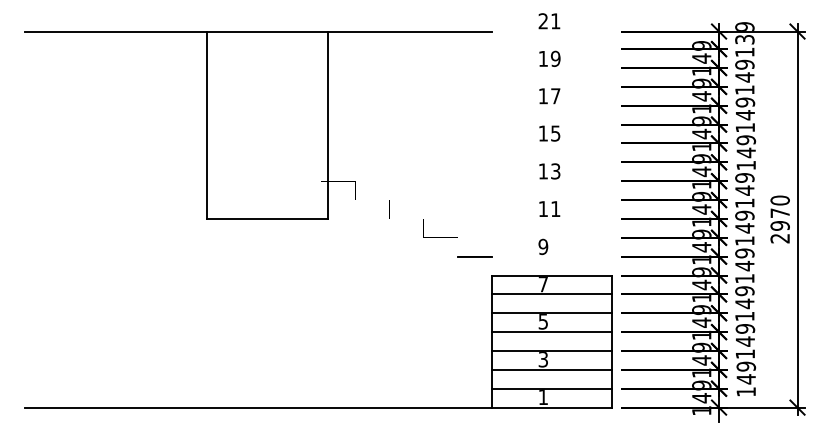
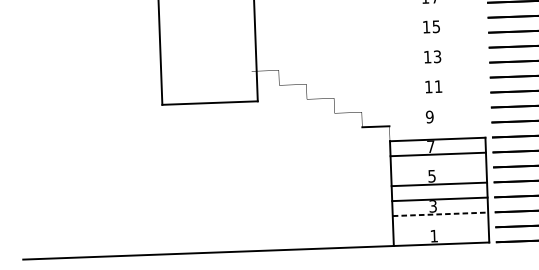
line: (552, 313) -> (439, 169), removed
line: (552, 369) -> (440, 214), solid -> dashed
line: (552, 388) -> (441, 229), removed

